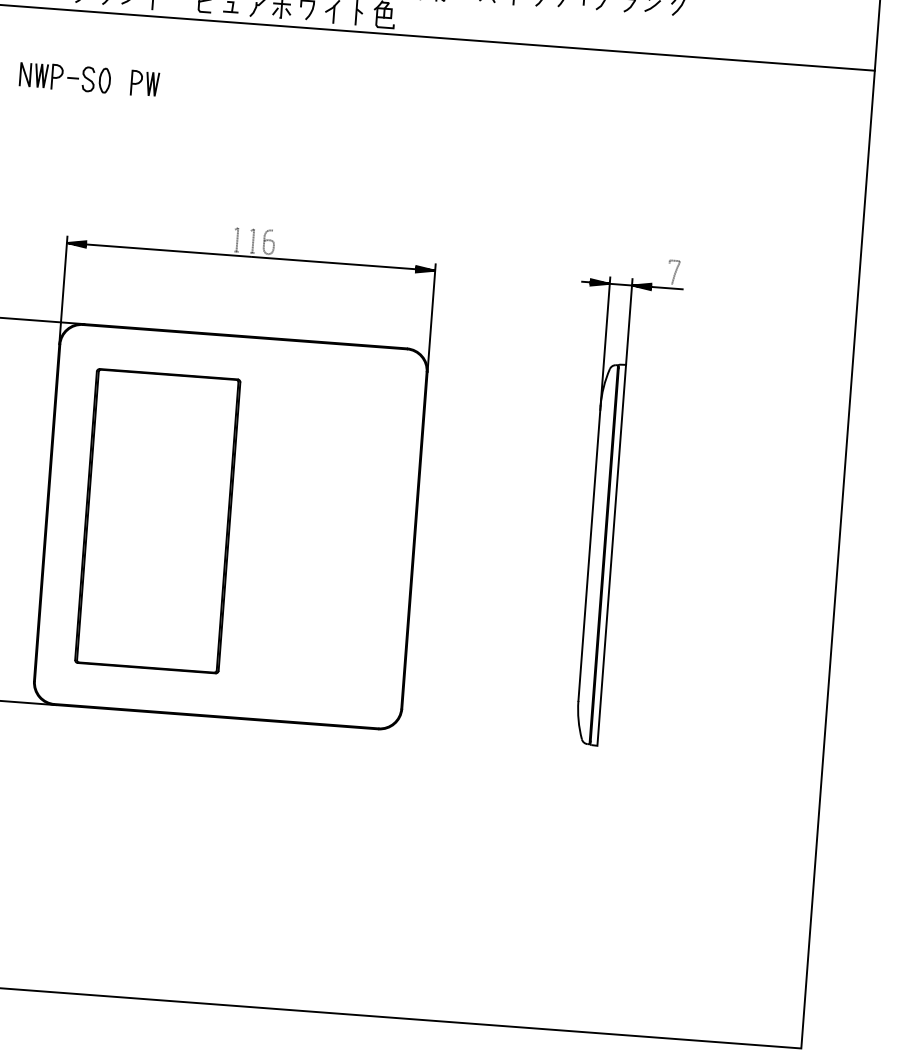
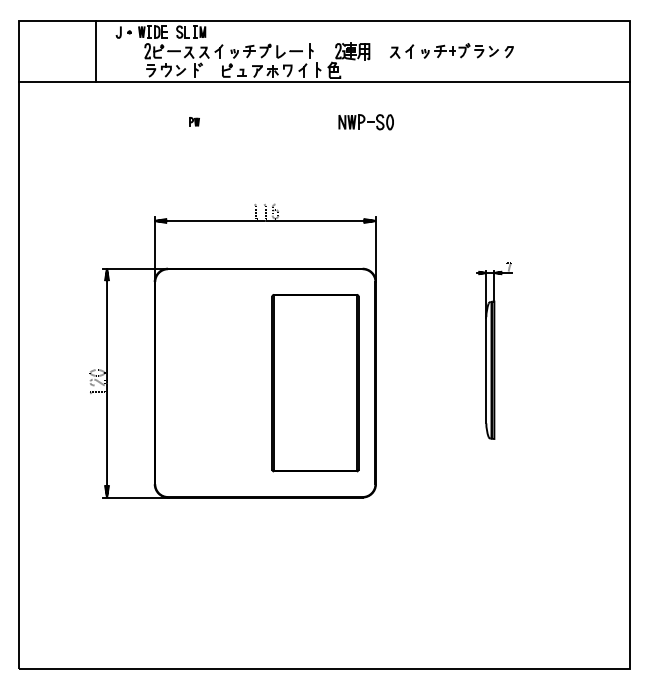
part: (63, 77) -> (365, 122), moved
part: (145, 82) -> (194, 121), size x0.6
part: (616, 501) -> (494, 350), size x0.6
part: (157, 521) -> (315, 383), moved

